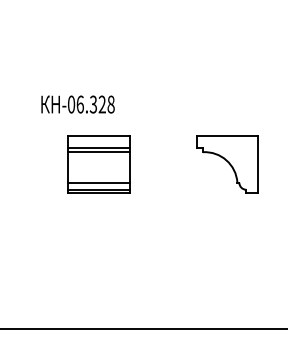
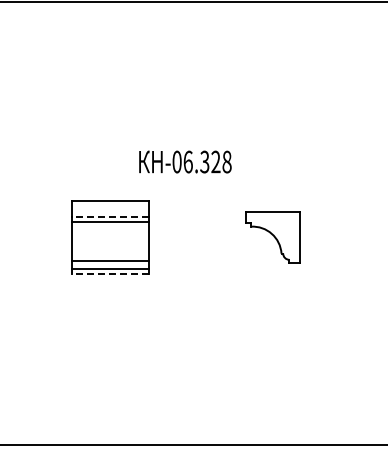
text: (78, 104) -> (185, 161), moved
line: (98, 148) -> (110, 217), solid -> dashed
part: (227, 164) -> (272, 237), size x0.7
line: (98, 193) -> (110, 273), solid -> dashed

